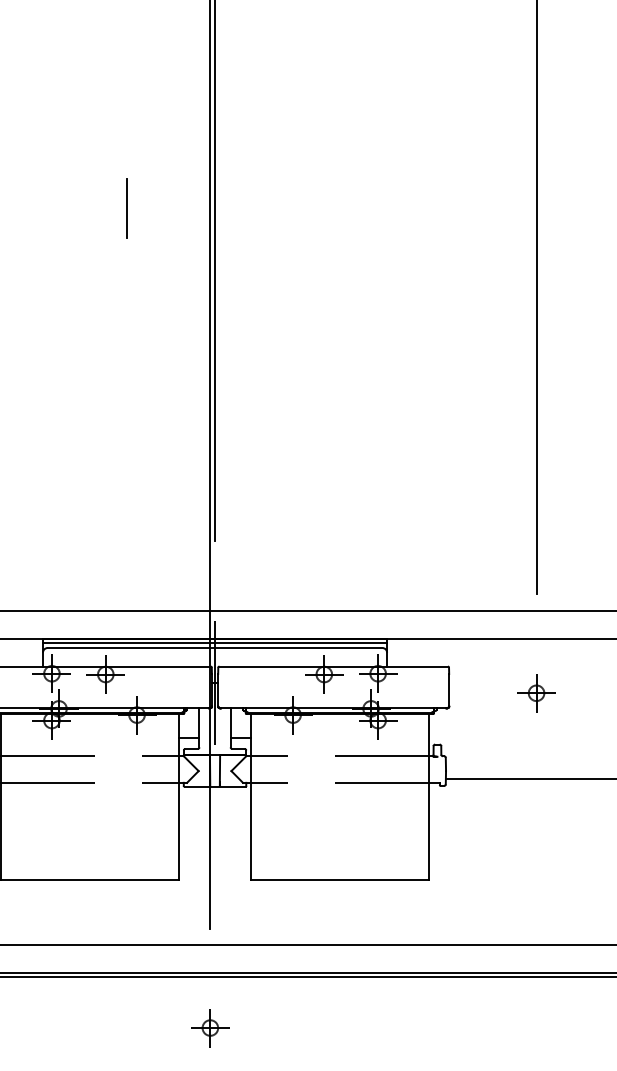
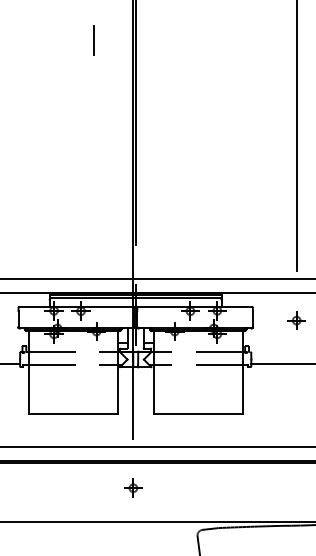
line: (126, 207) -> (93, 40), moved

